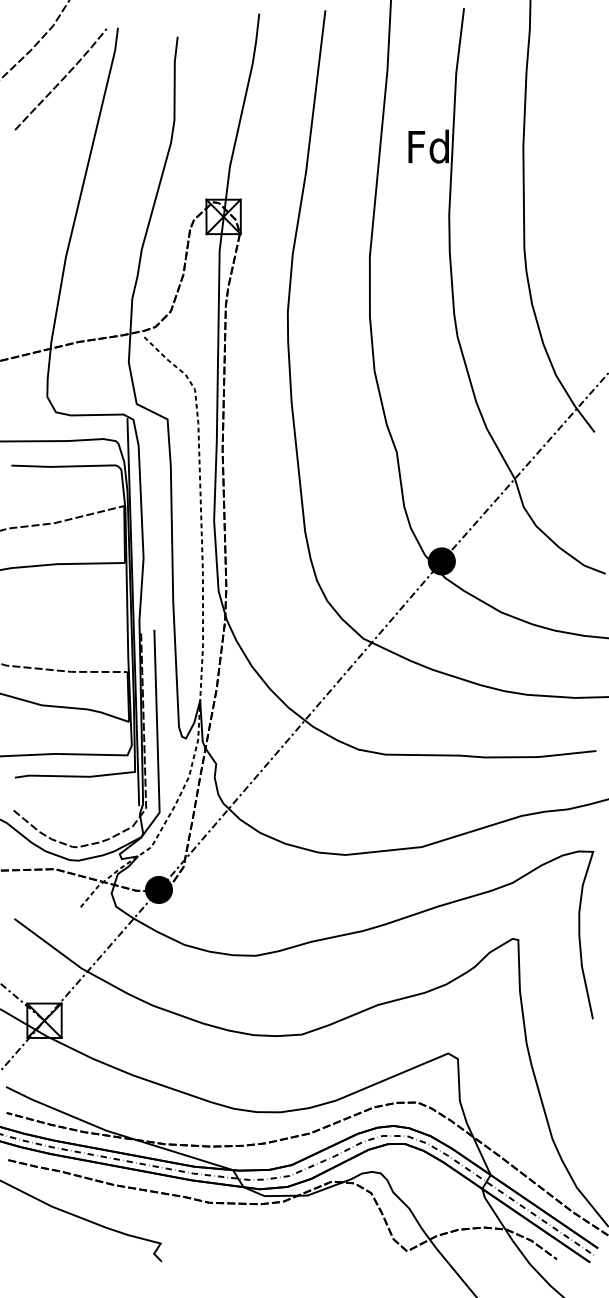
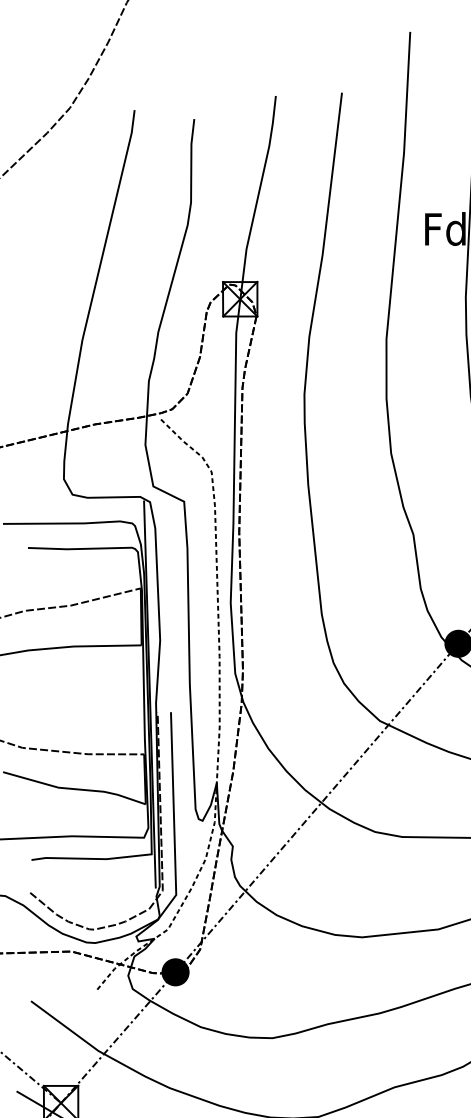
curve: (61, 79) -> (78, 161), removed

